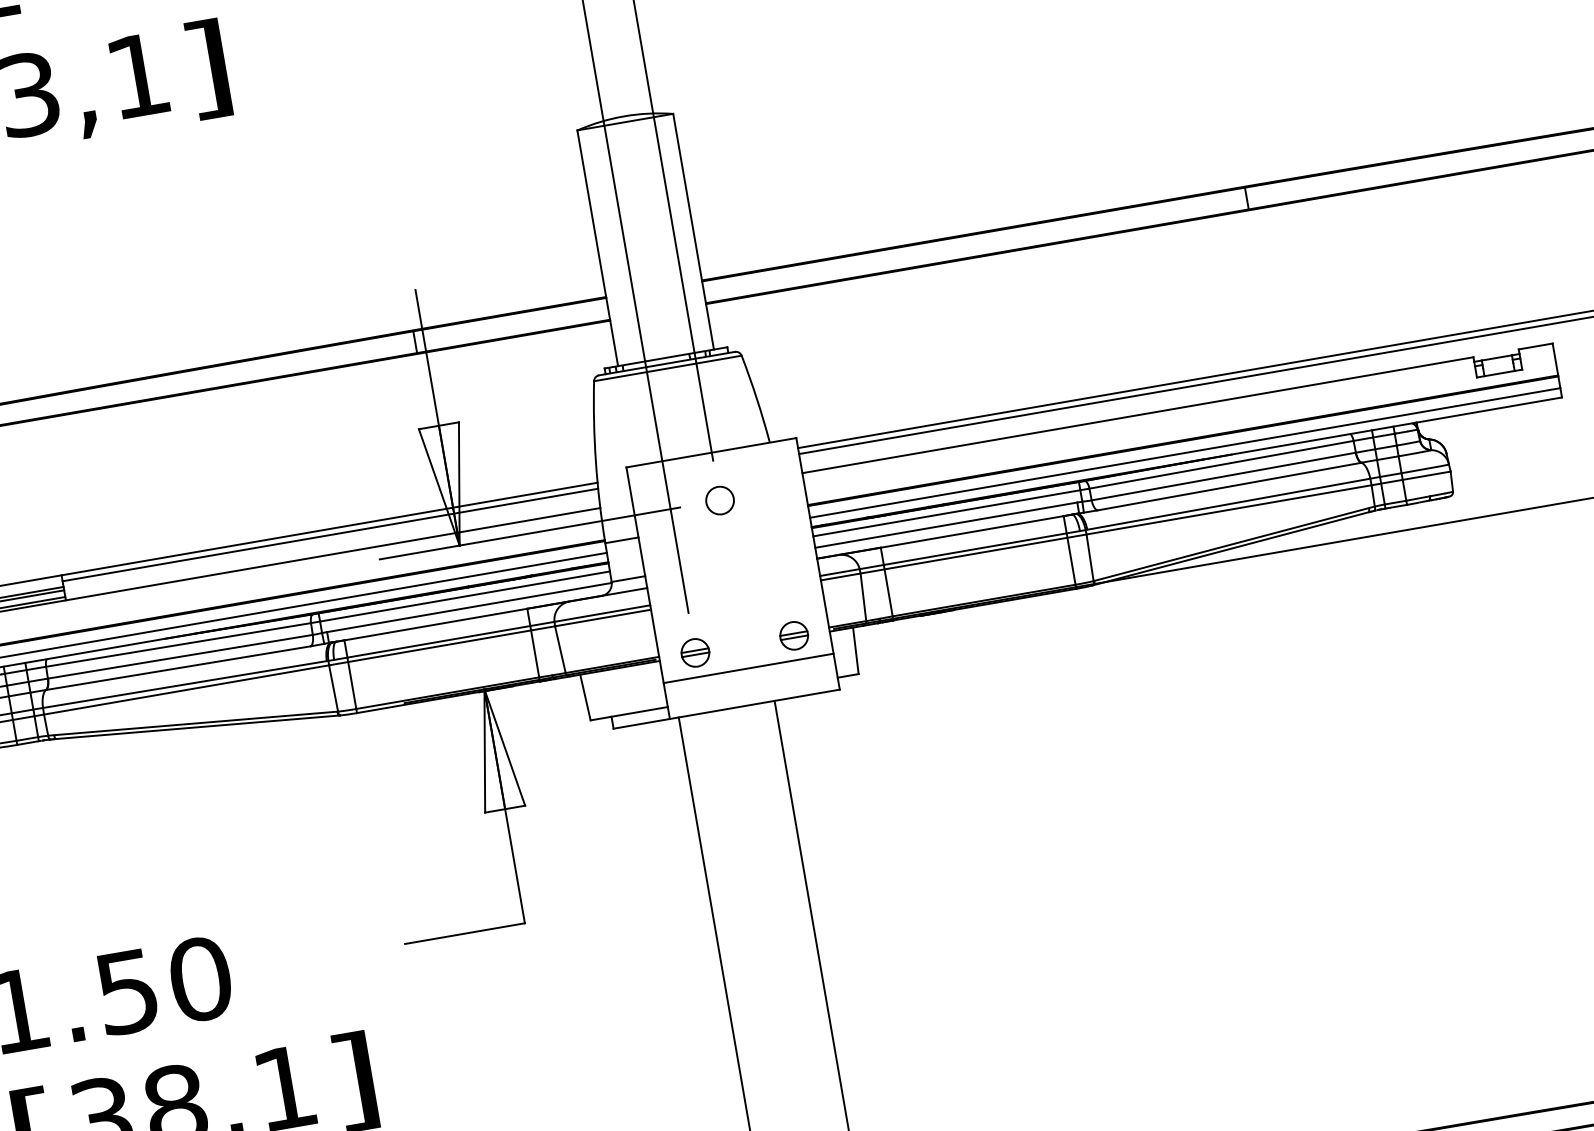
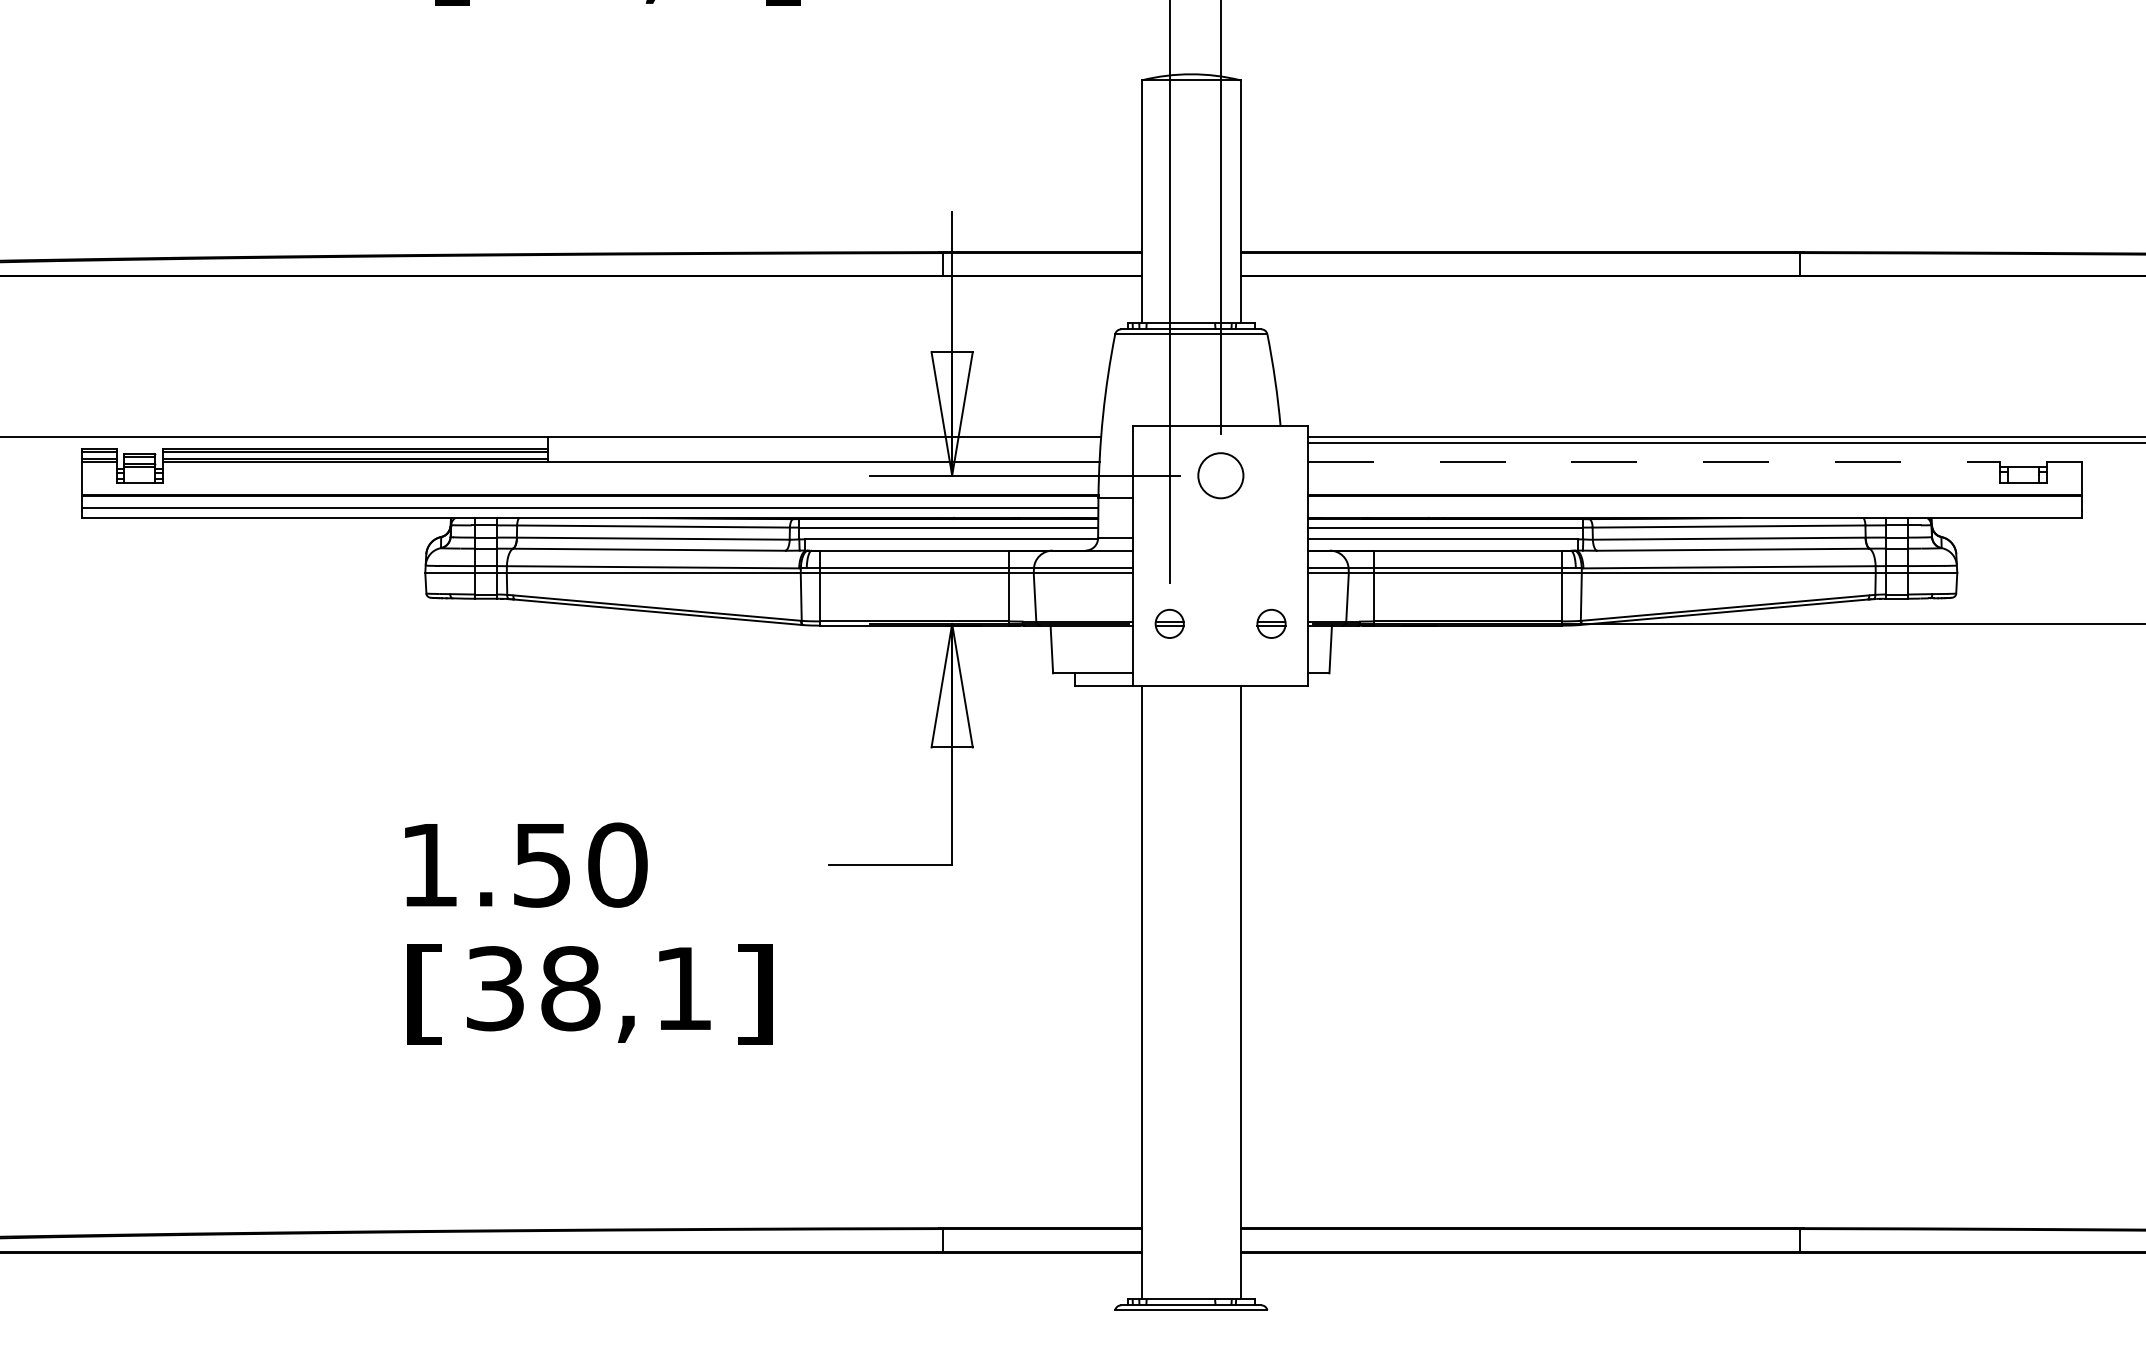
line: (1137, 415) -> (1653, 462), solid -> dashed
line: (1185, 453) -> (1694, 508), removed
circle: (719, 500) -> (1220, 475), size x1.6
line: (330, 534) -> (824, 442), removed
line: (747, 668) -> (1219, 648), removed

